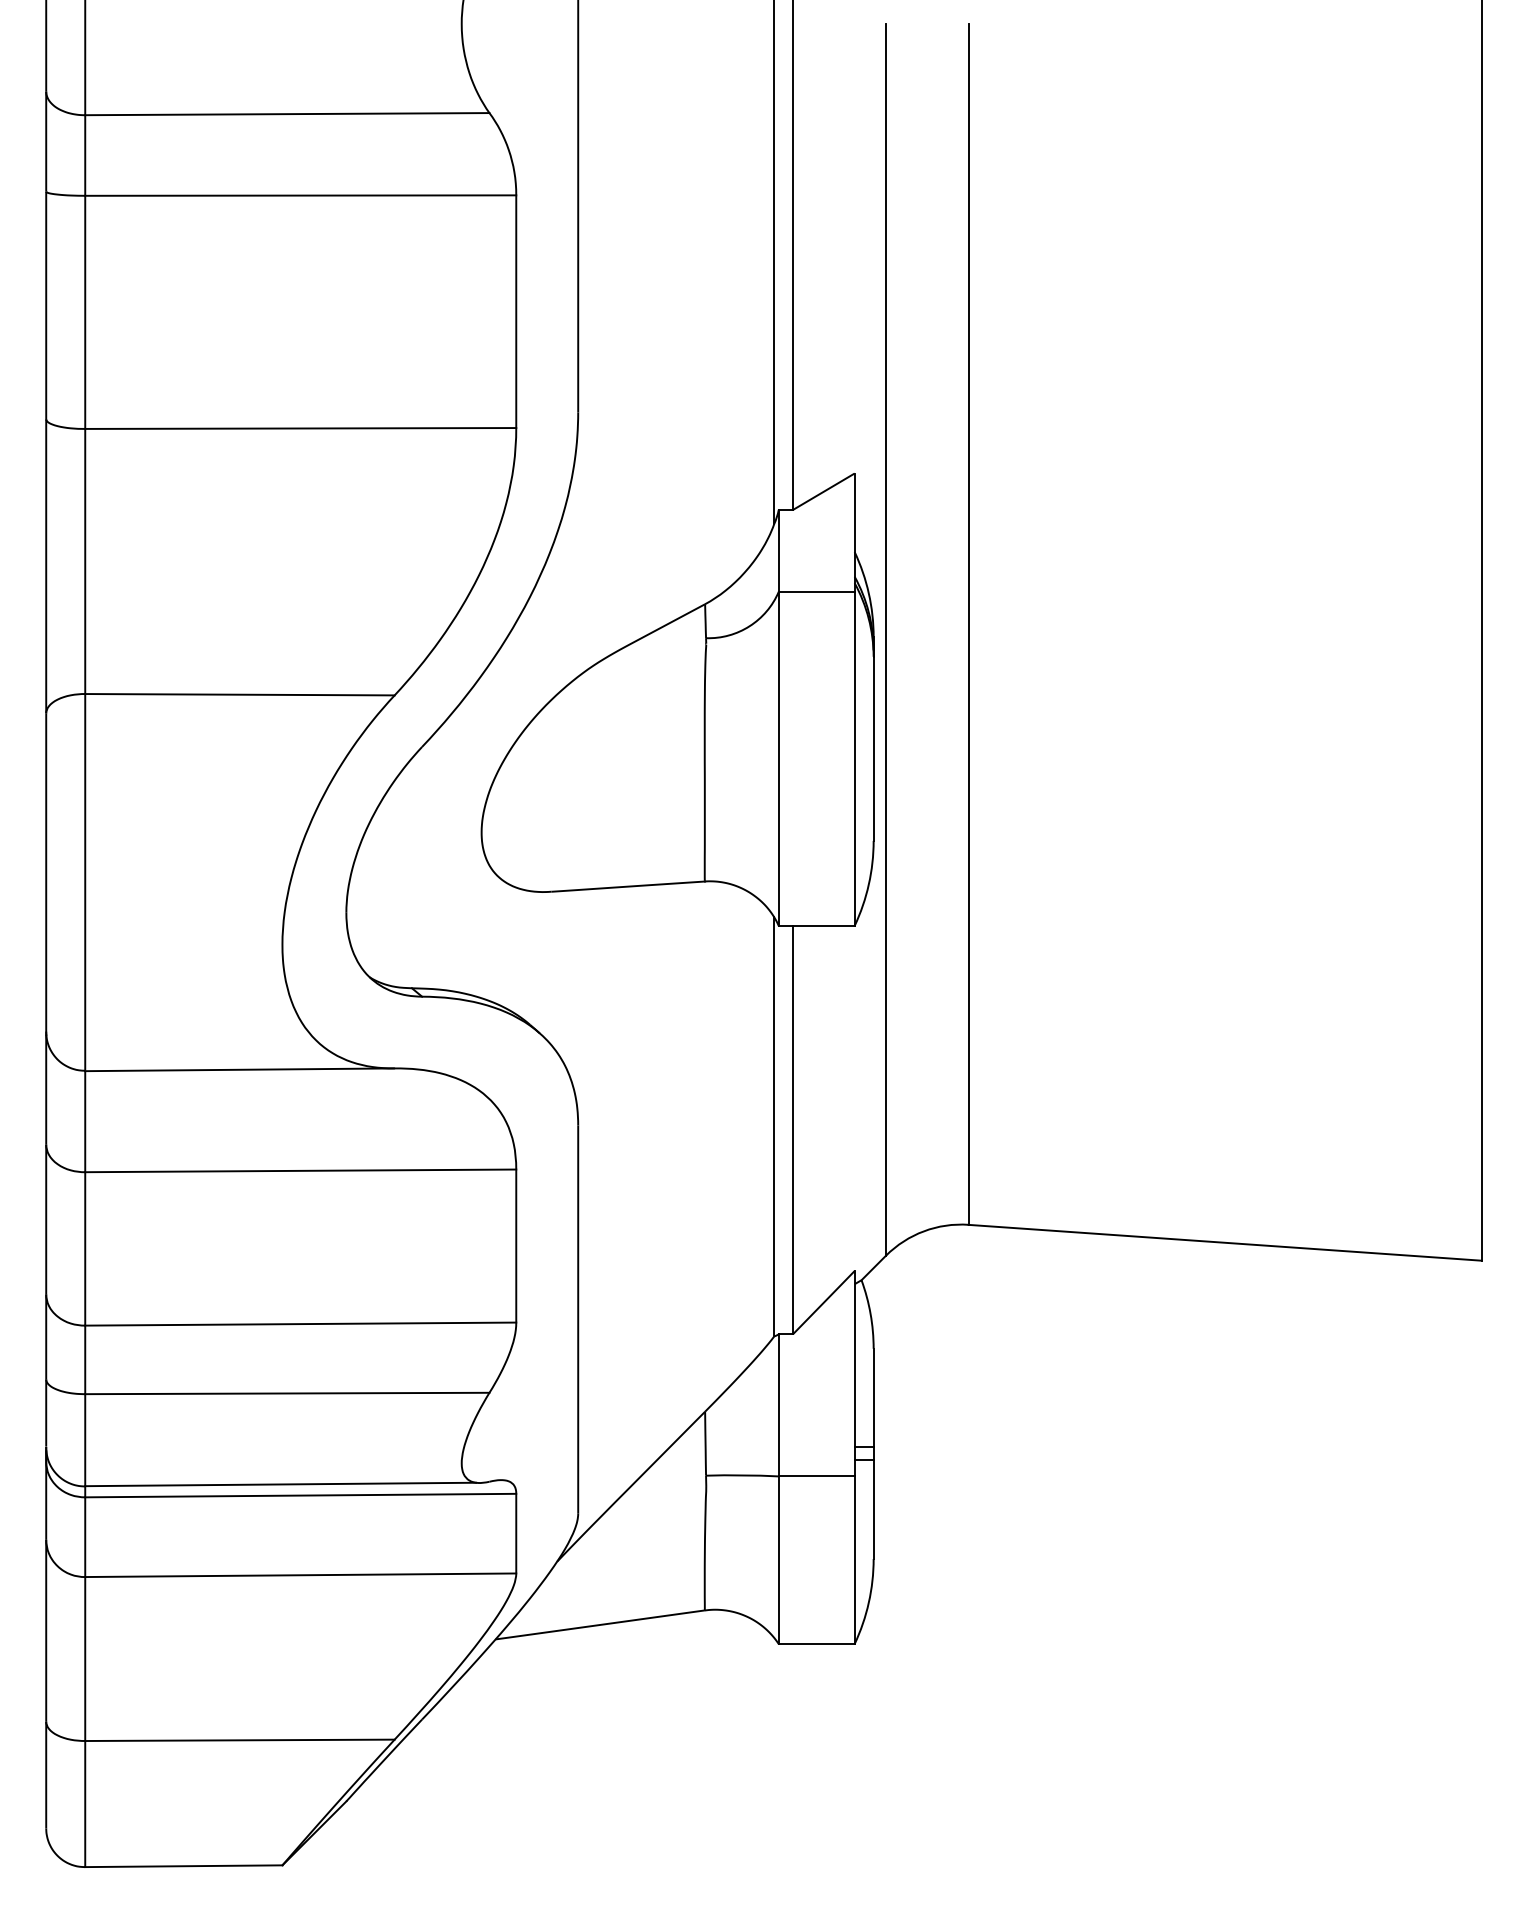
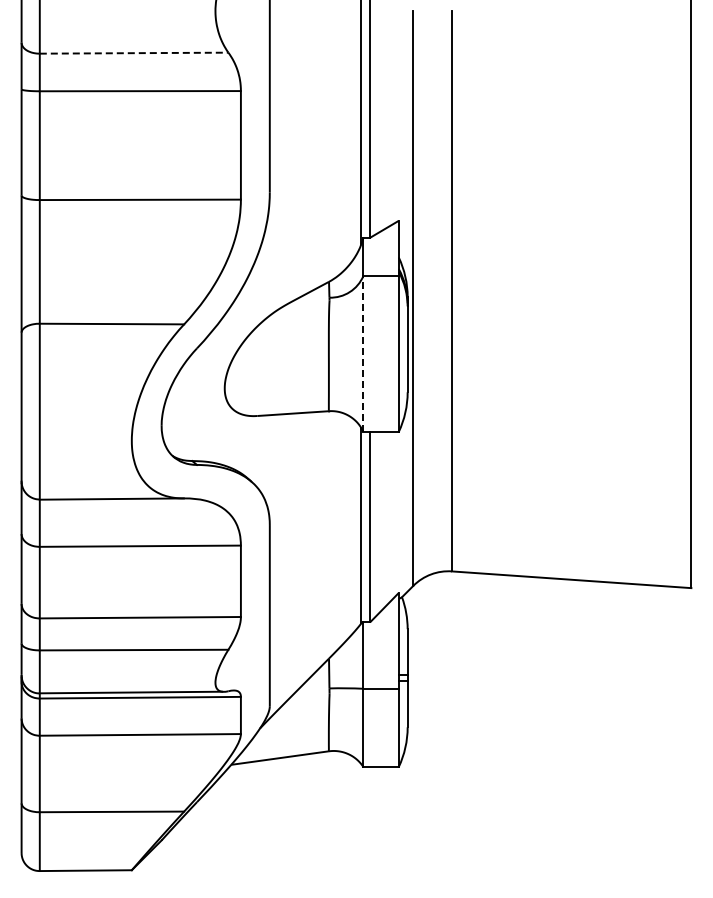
line: (288, 114) -> (134, 53), solid -> dashed
line: (779, 757) -> (363, 353), solid -> dashed

